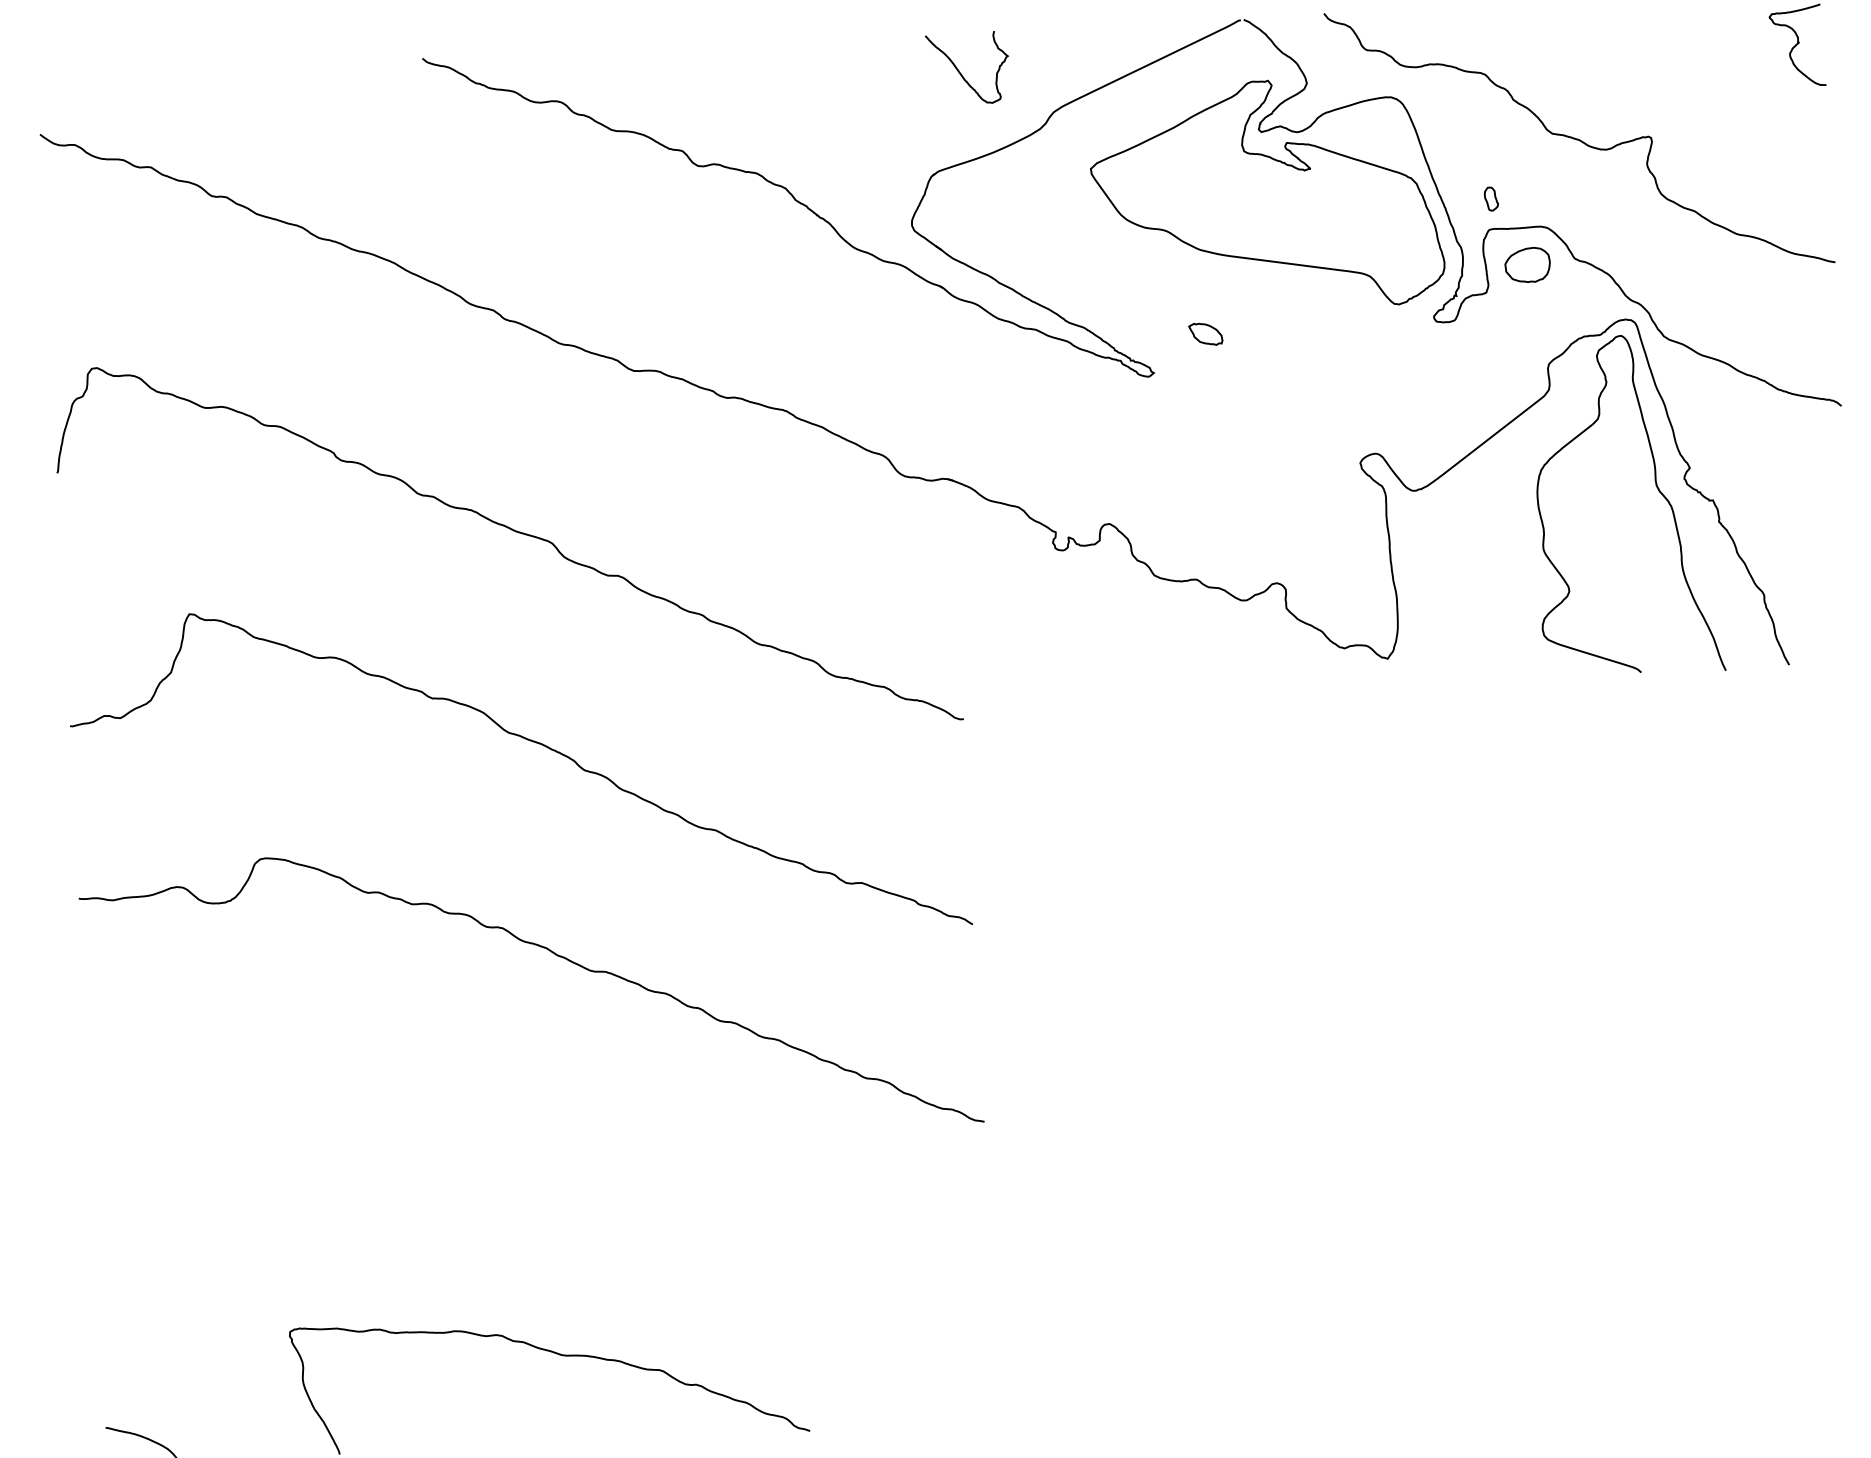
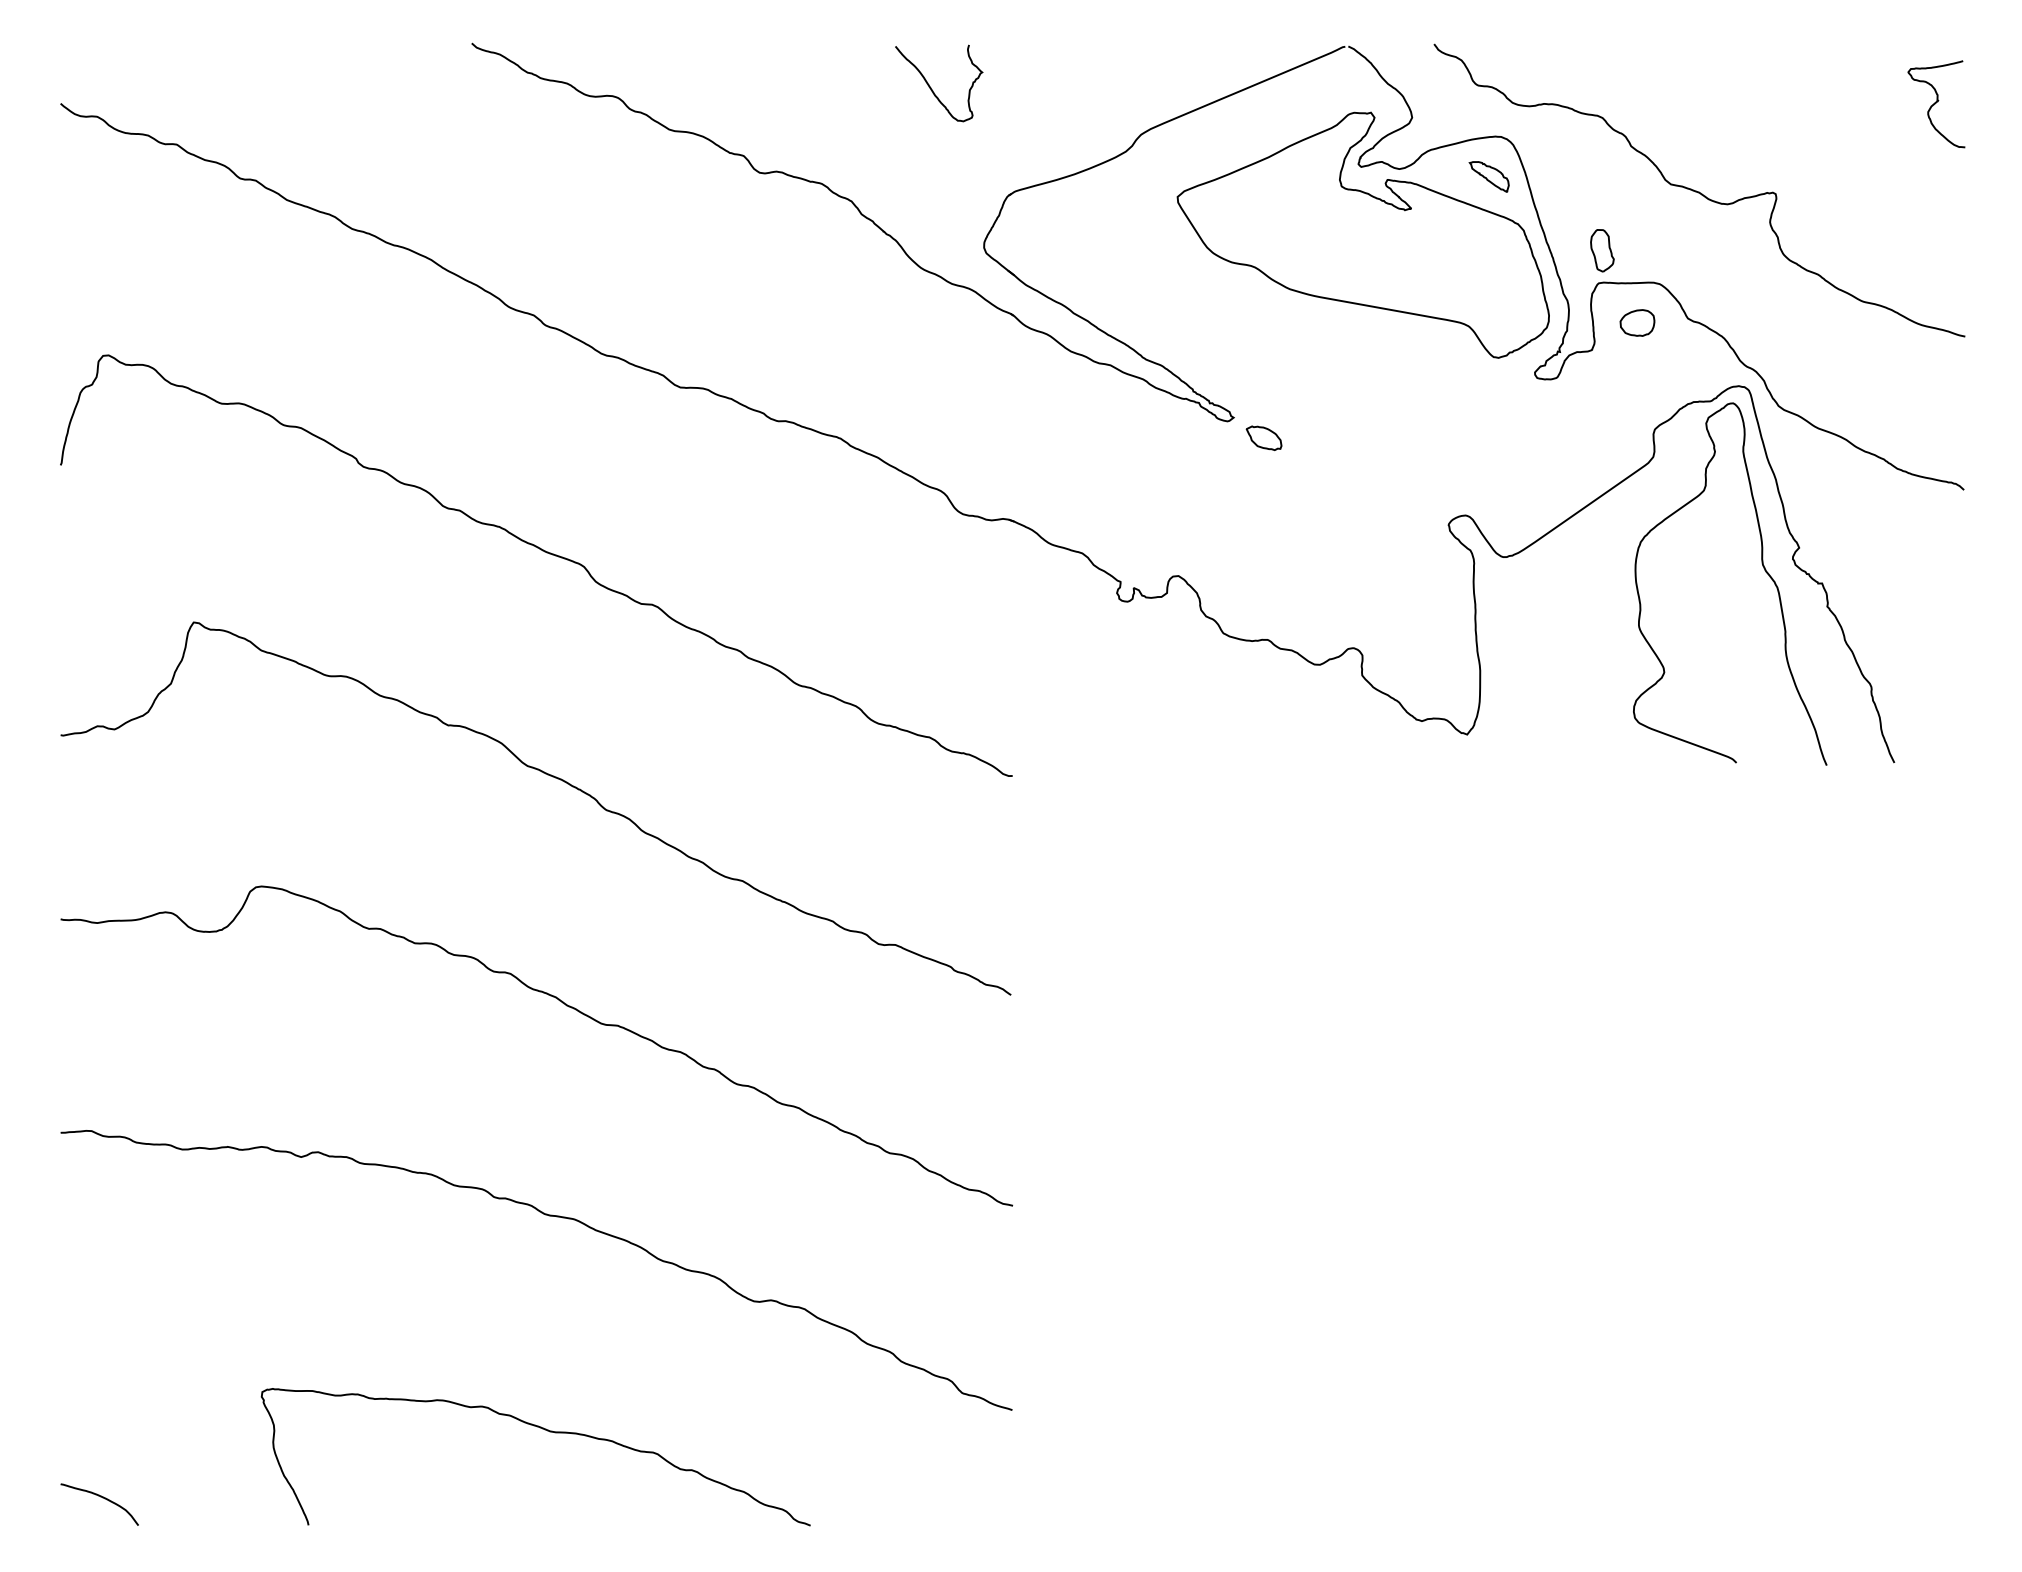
curve: (960, 72) -> (931, 87), moved
part: (1381, 134) -> (1488, 176), added
part: (1491, 198) -> (1602, 250), size x1.67
part: (1527, 264) -> (1637, 322), size x0.71
part: (1205, 333) -> (1263, 437), moved
curve: (550, 1153) -> (549, 1216), added

